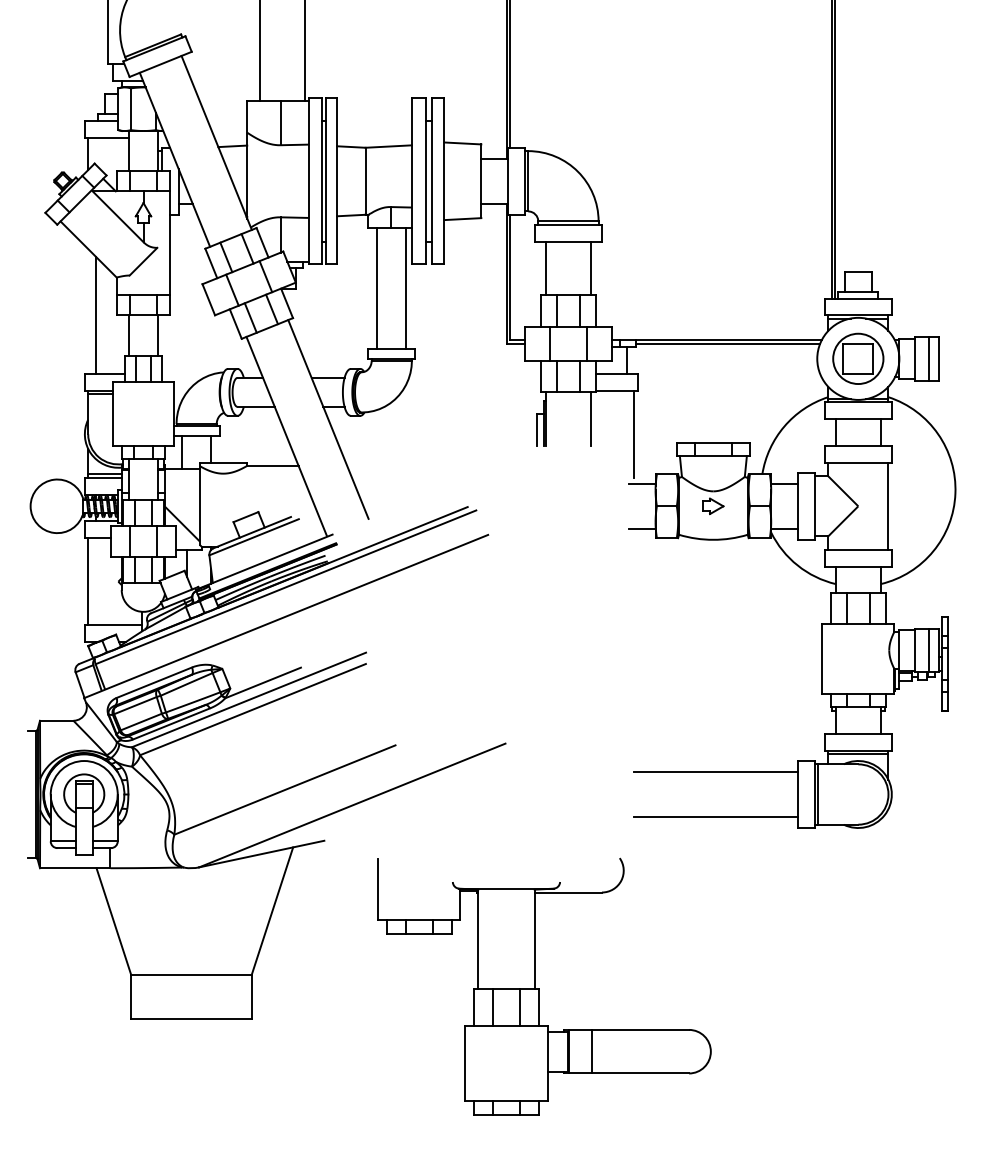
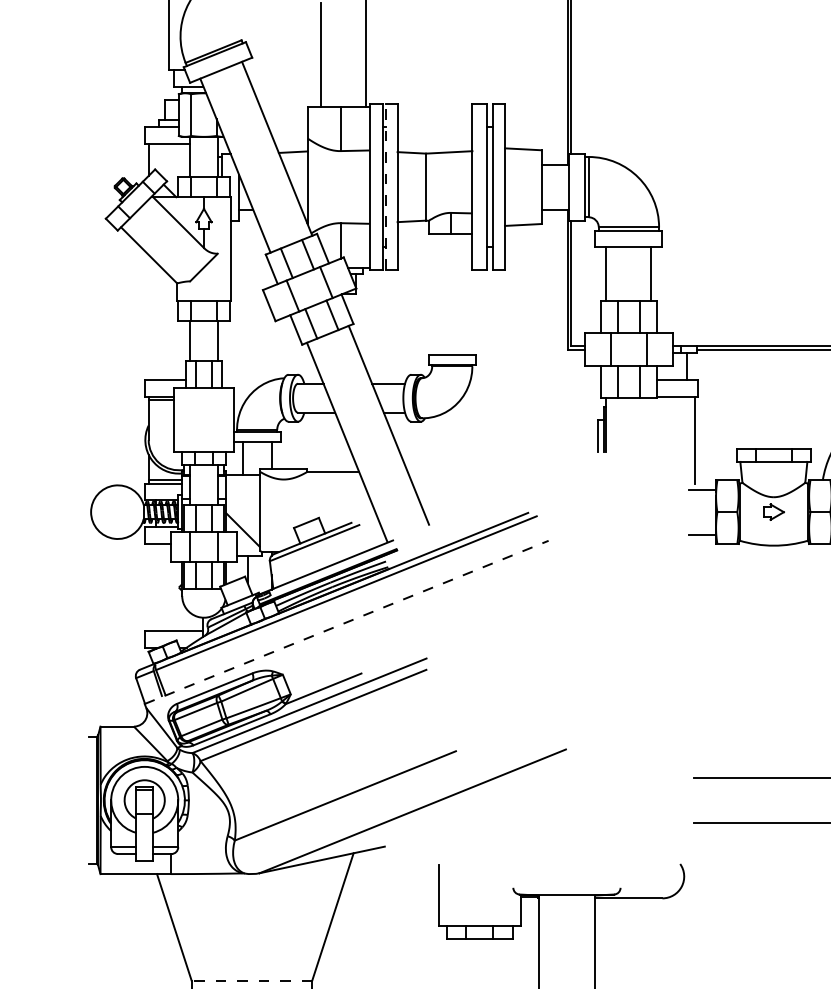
line: (326, 181) -> (386, 187), solid -> dashed
line: (377, 288) -> (437, 294), removed
line: (406, 288) -> (466, 294), removed
line: (95, 314) -> (155, 320), removed
line: (590, 419) -> (650, 425), removed
line: (88, 581) -> (148, 587), removed
line: (286, 616) -> (346, 622), solid -> dashed
line: (190, 974) -> (250, 980), solid -> dashed

